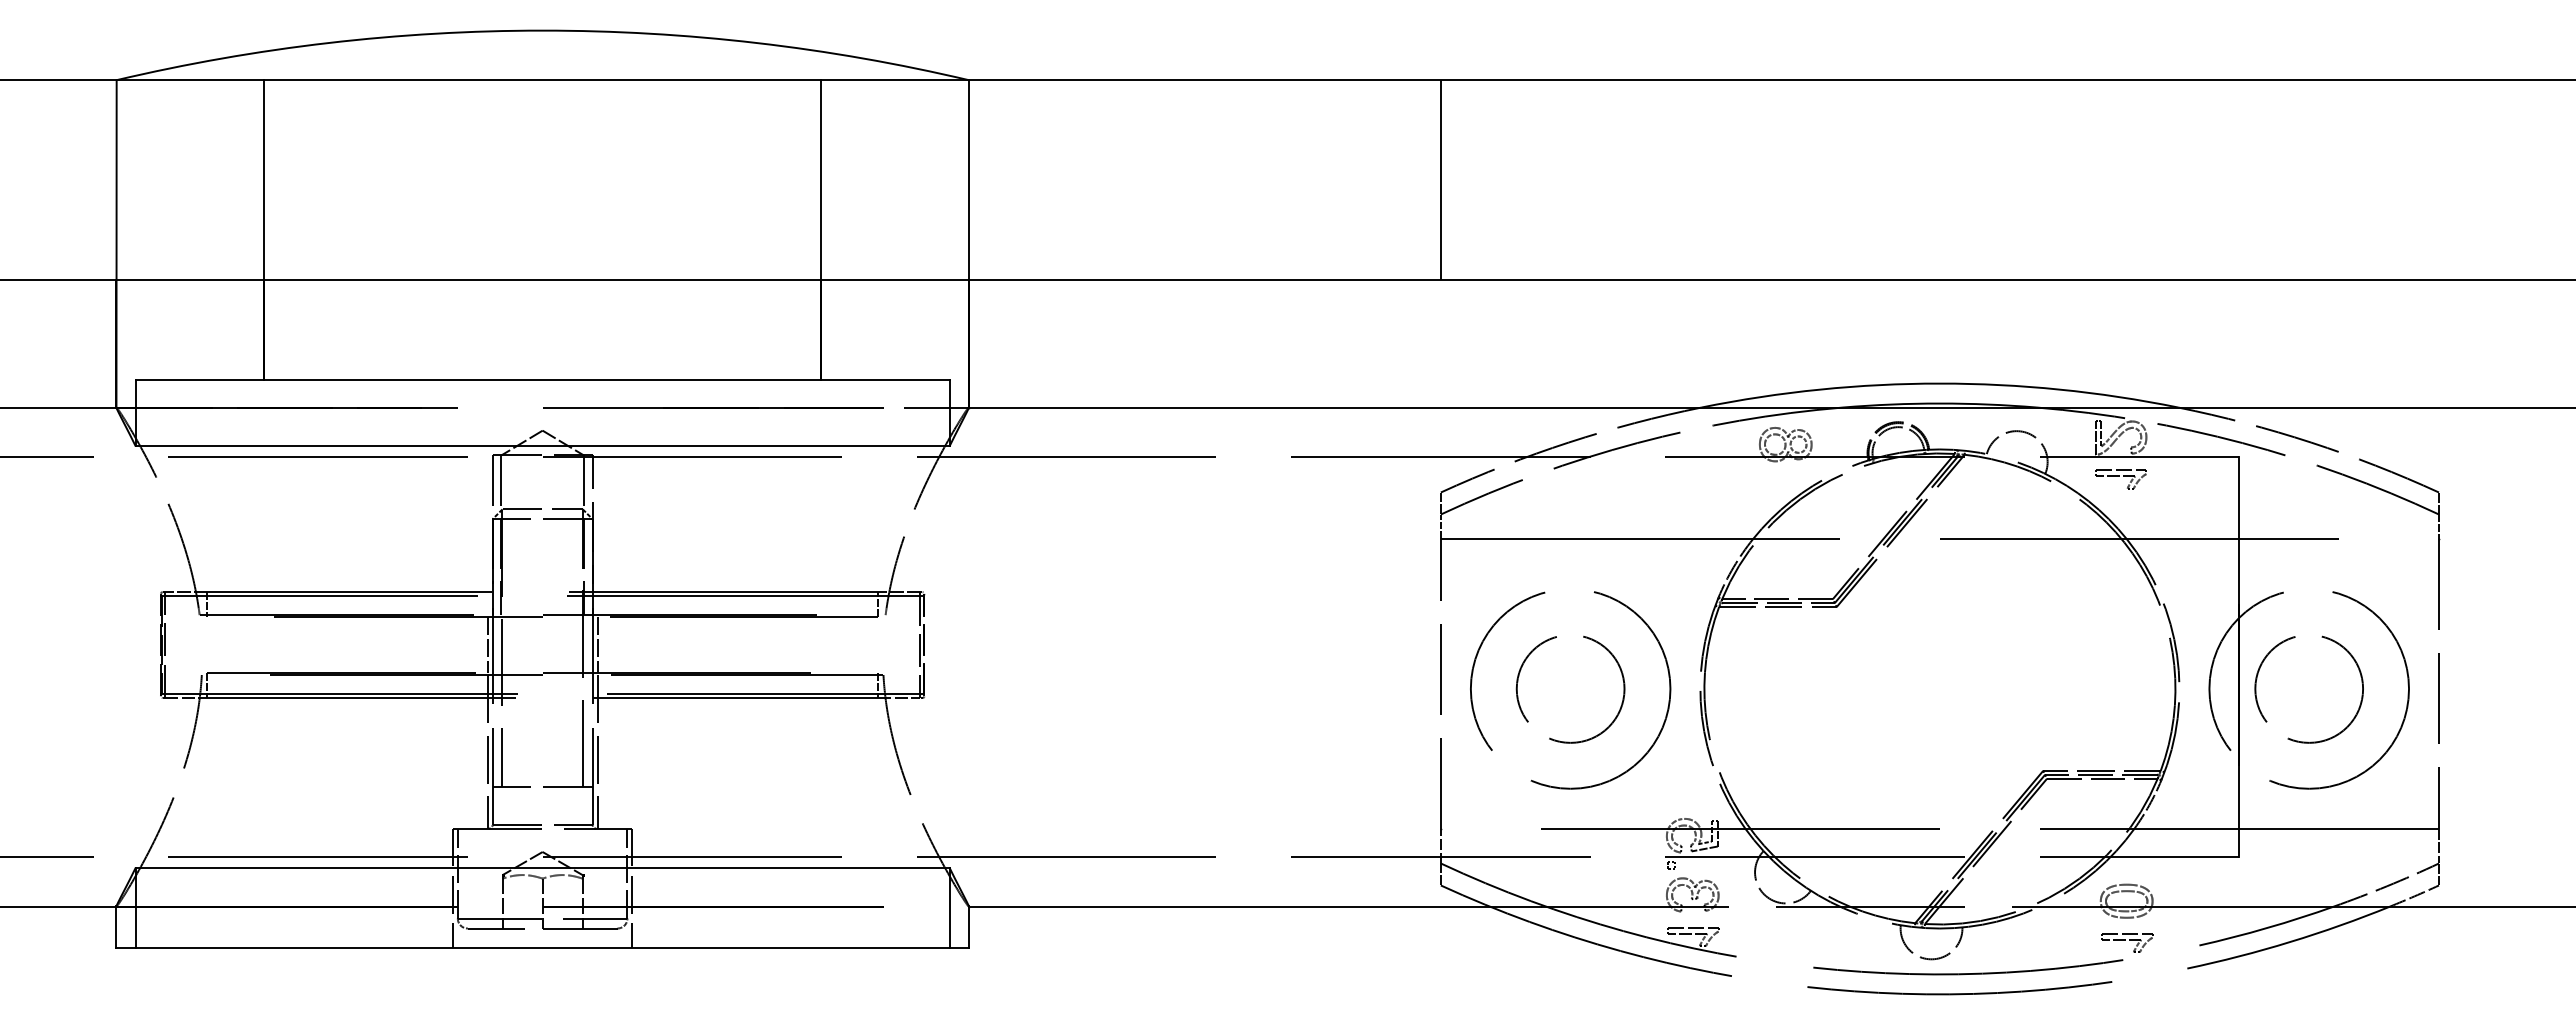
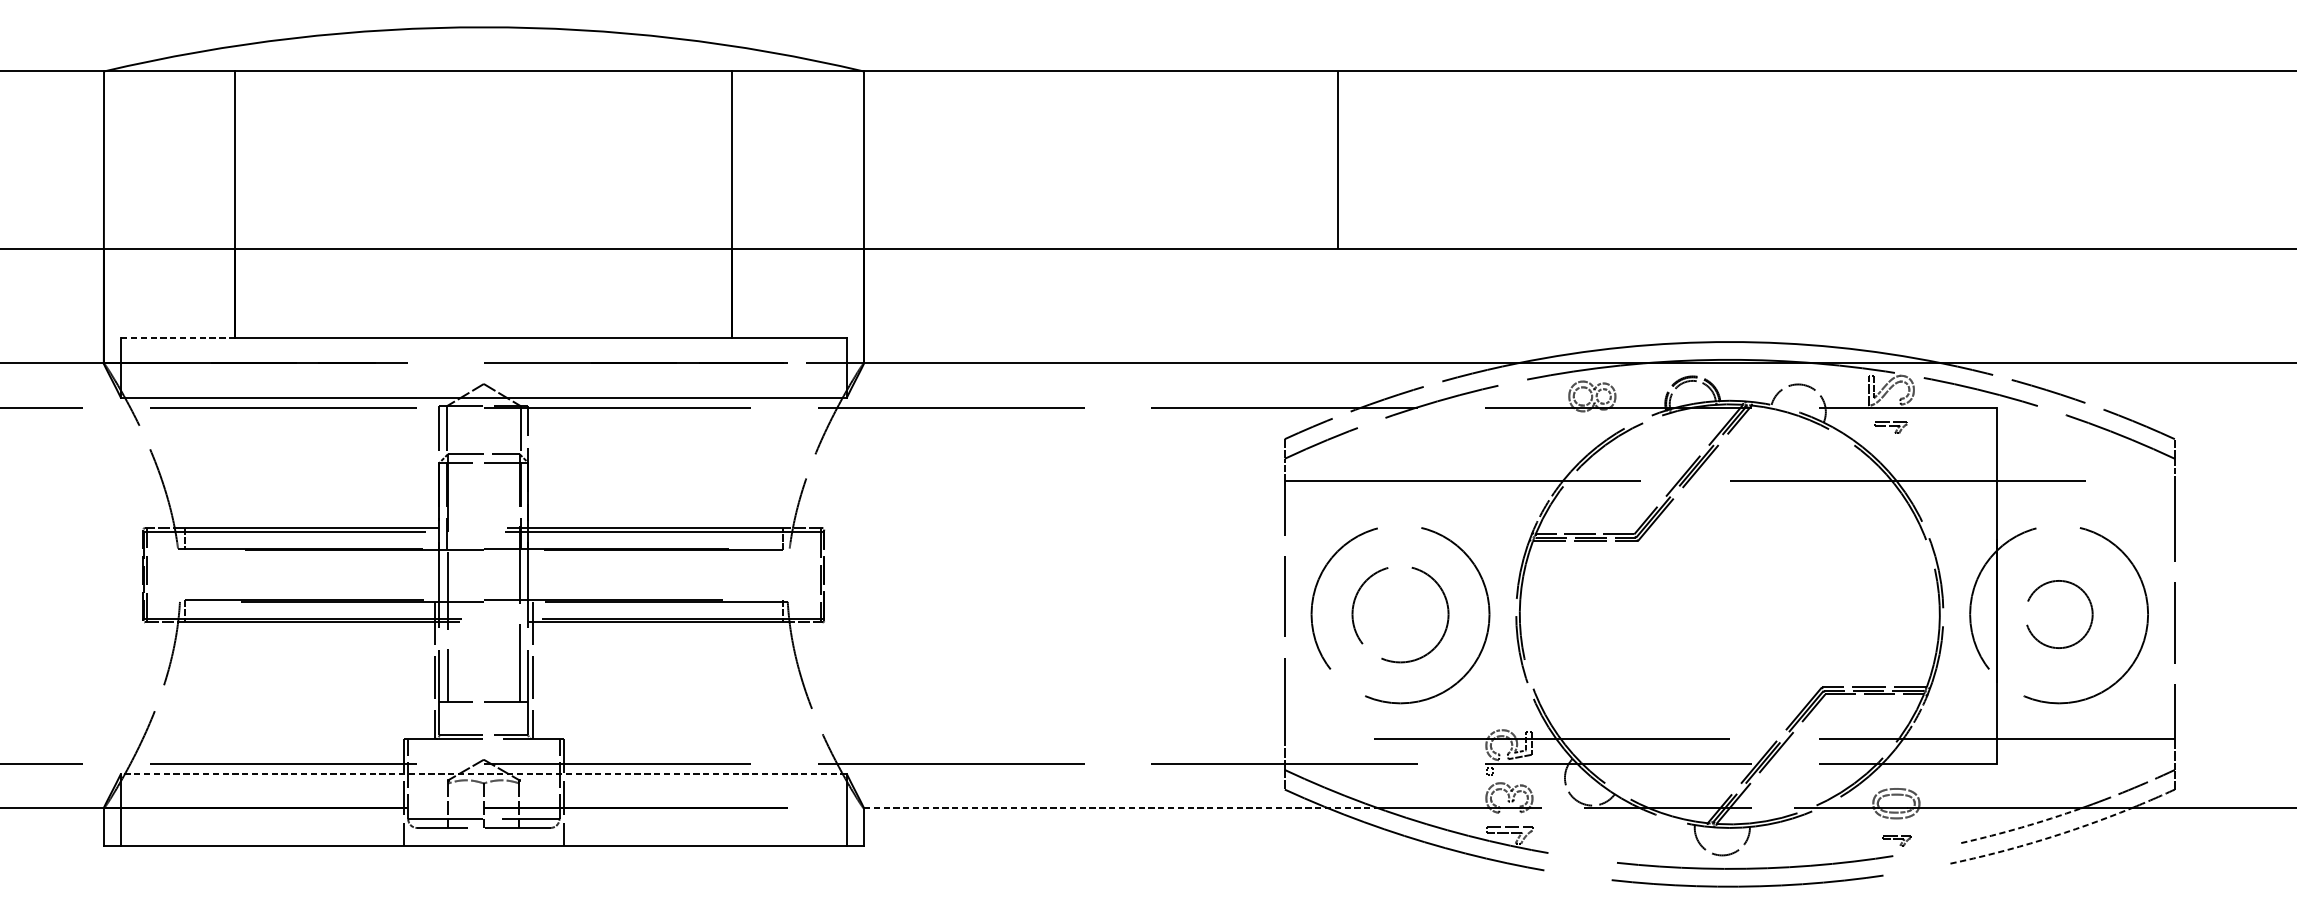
line: (1440, 179) -> (1337, 160), moved
line: (199, 379) -> (177, 338), solid -> dashed
part: (2120, 479) -> (1890, 427), size x0.7
line: (487, 645) -> (434, 575), removed
line: (597, 645) -> (532, 575), removed
circle: (2308, 689) -> (2058, 614), size x0.7
line: (542, 867) -> (483, 773), solid -> dashed
line: (1254, 906) -> (1118, 808), solid -> dashed
arc: (2267, 928) -> (2021, 827), solid -> dashed
part: (2127, 942) -> (1897, 840), size x0.6
arc: (2290, 942) -> (2042, 840), solid -> dashed

